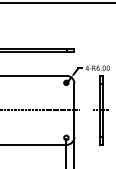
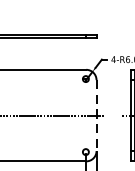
line: (74, 110) -> (96, 115), solid -> dashed

